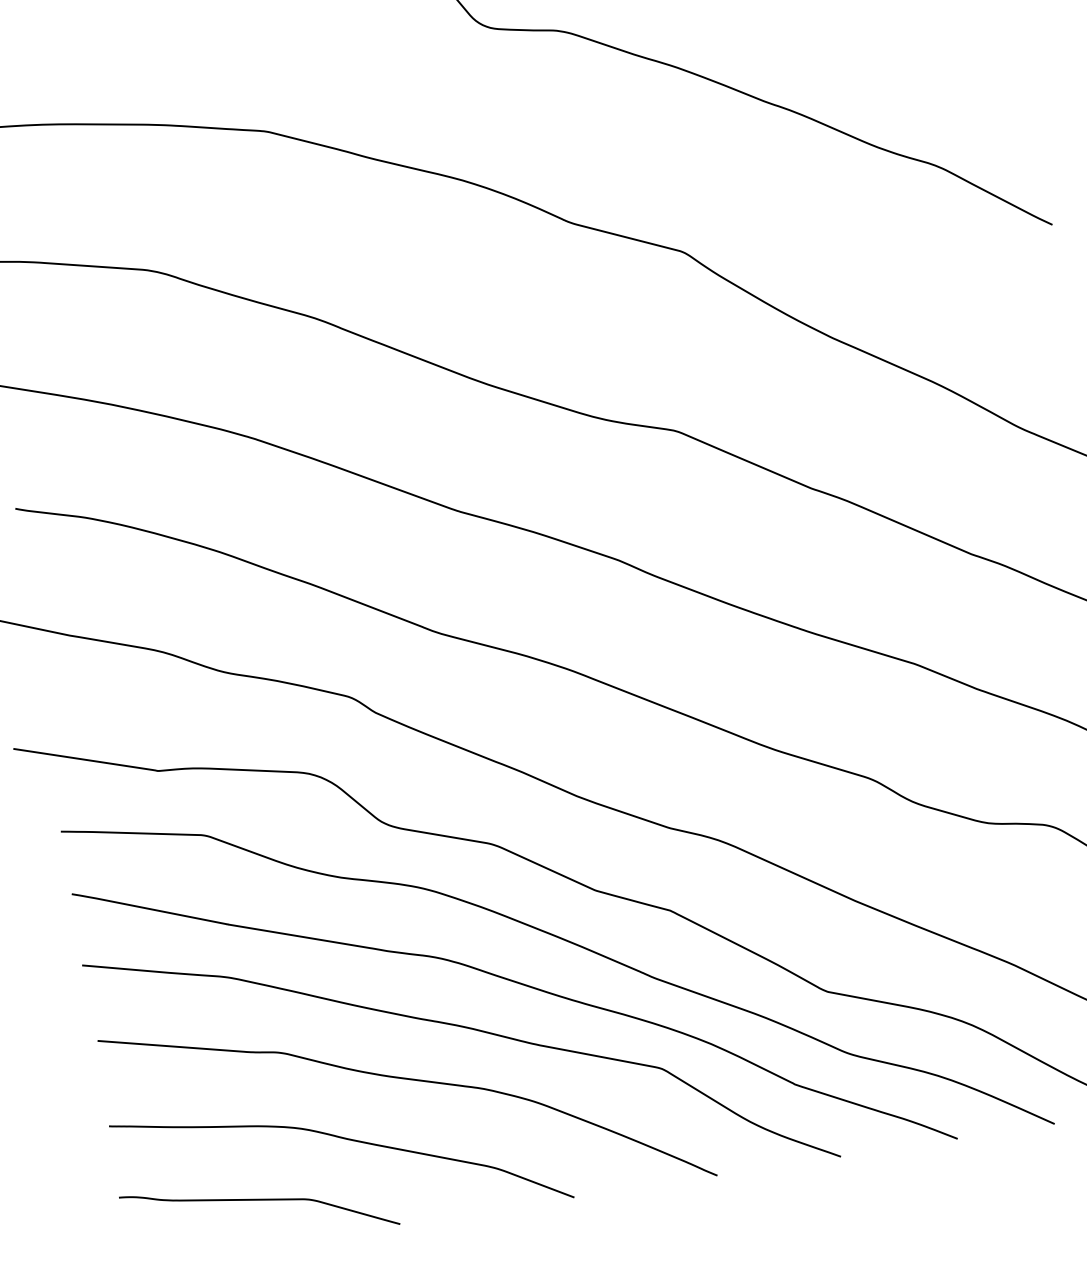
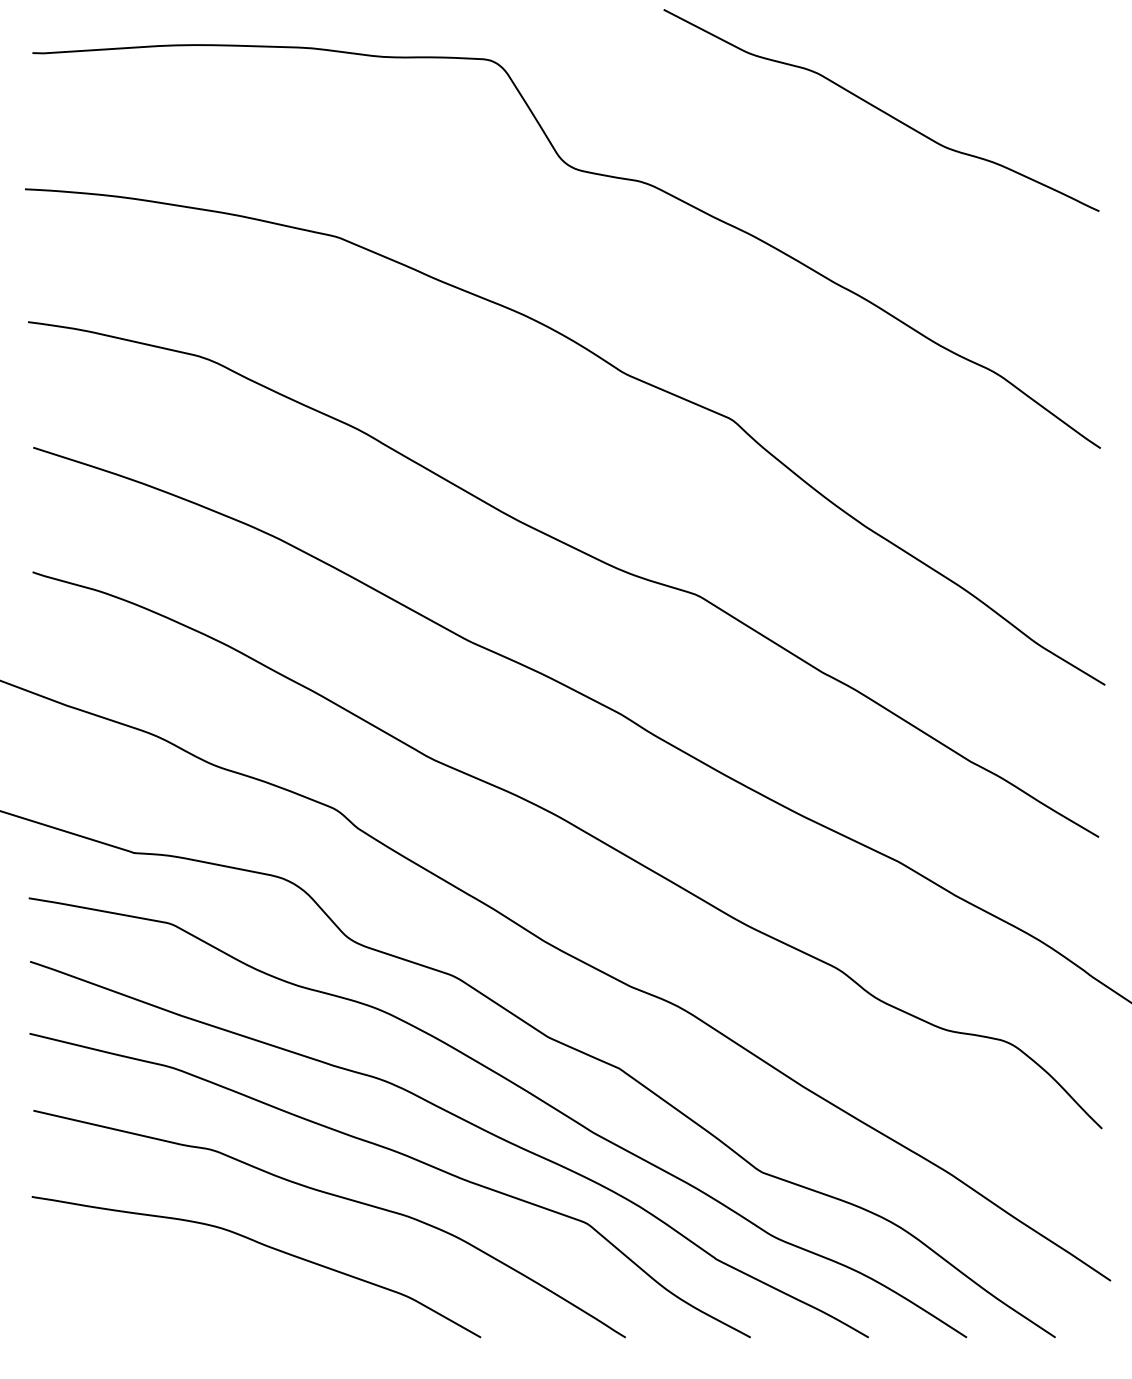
curve: (260, 1200) -> (170, 1293), removed

